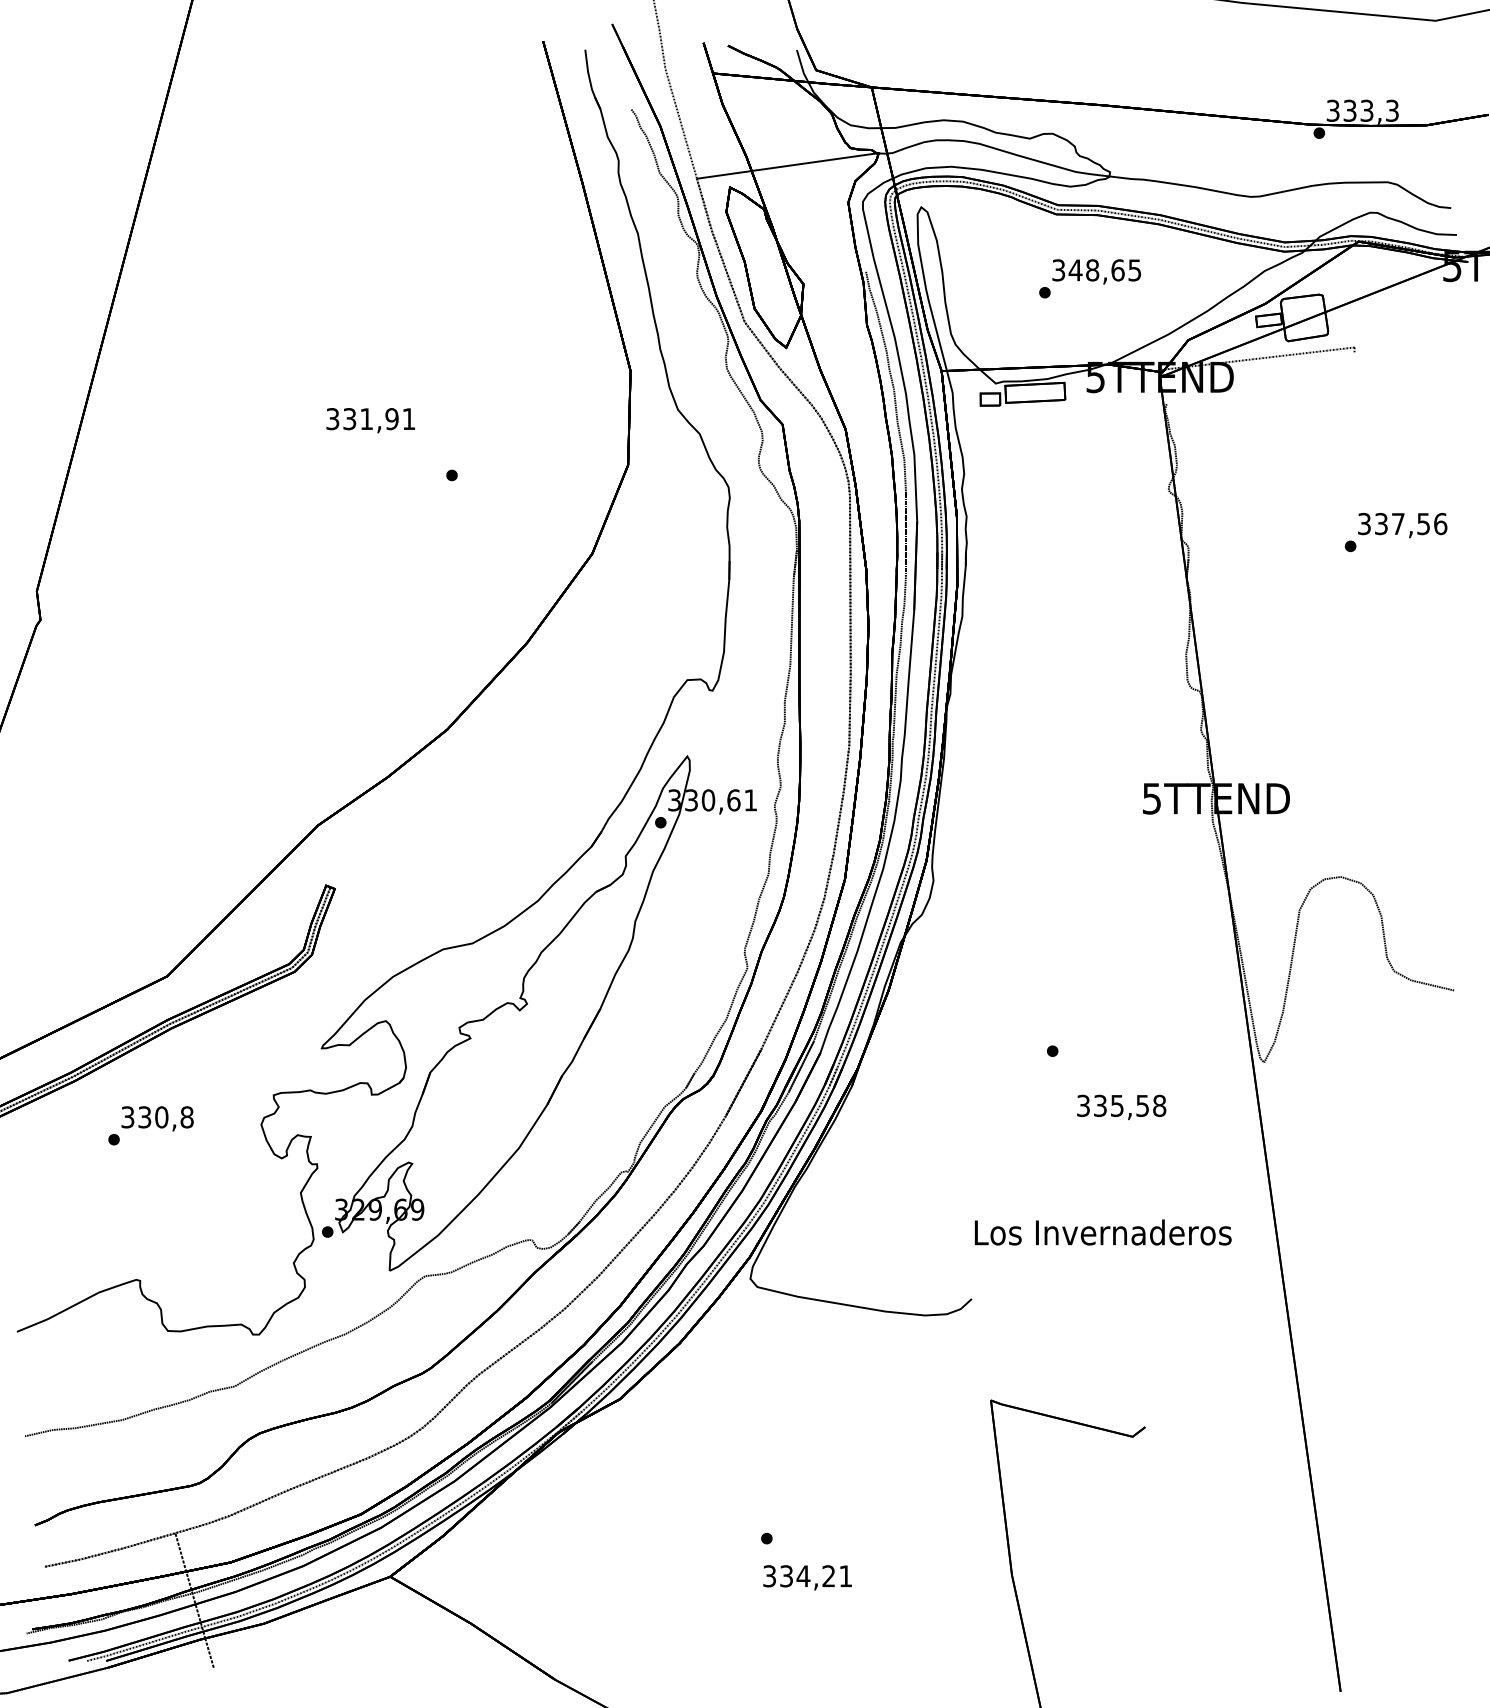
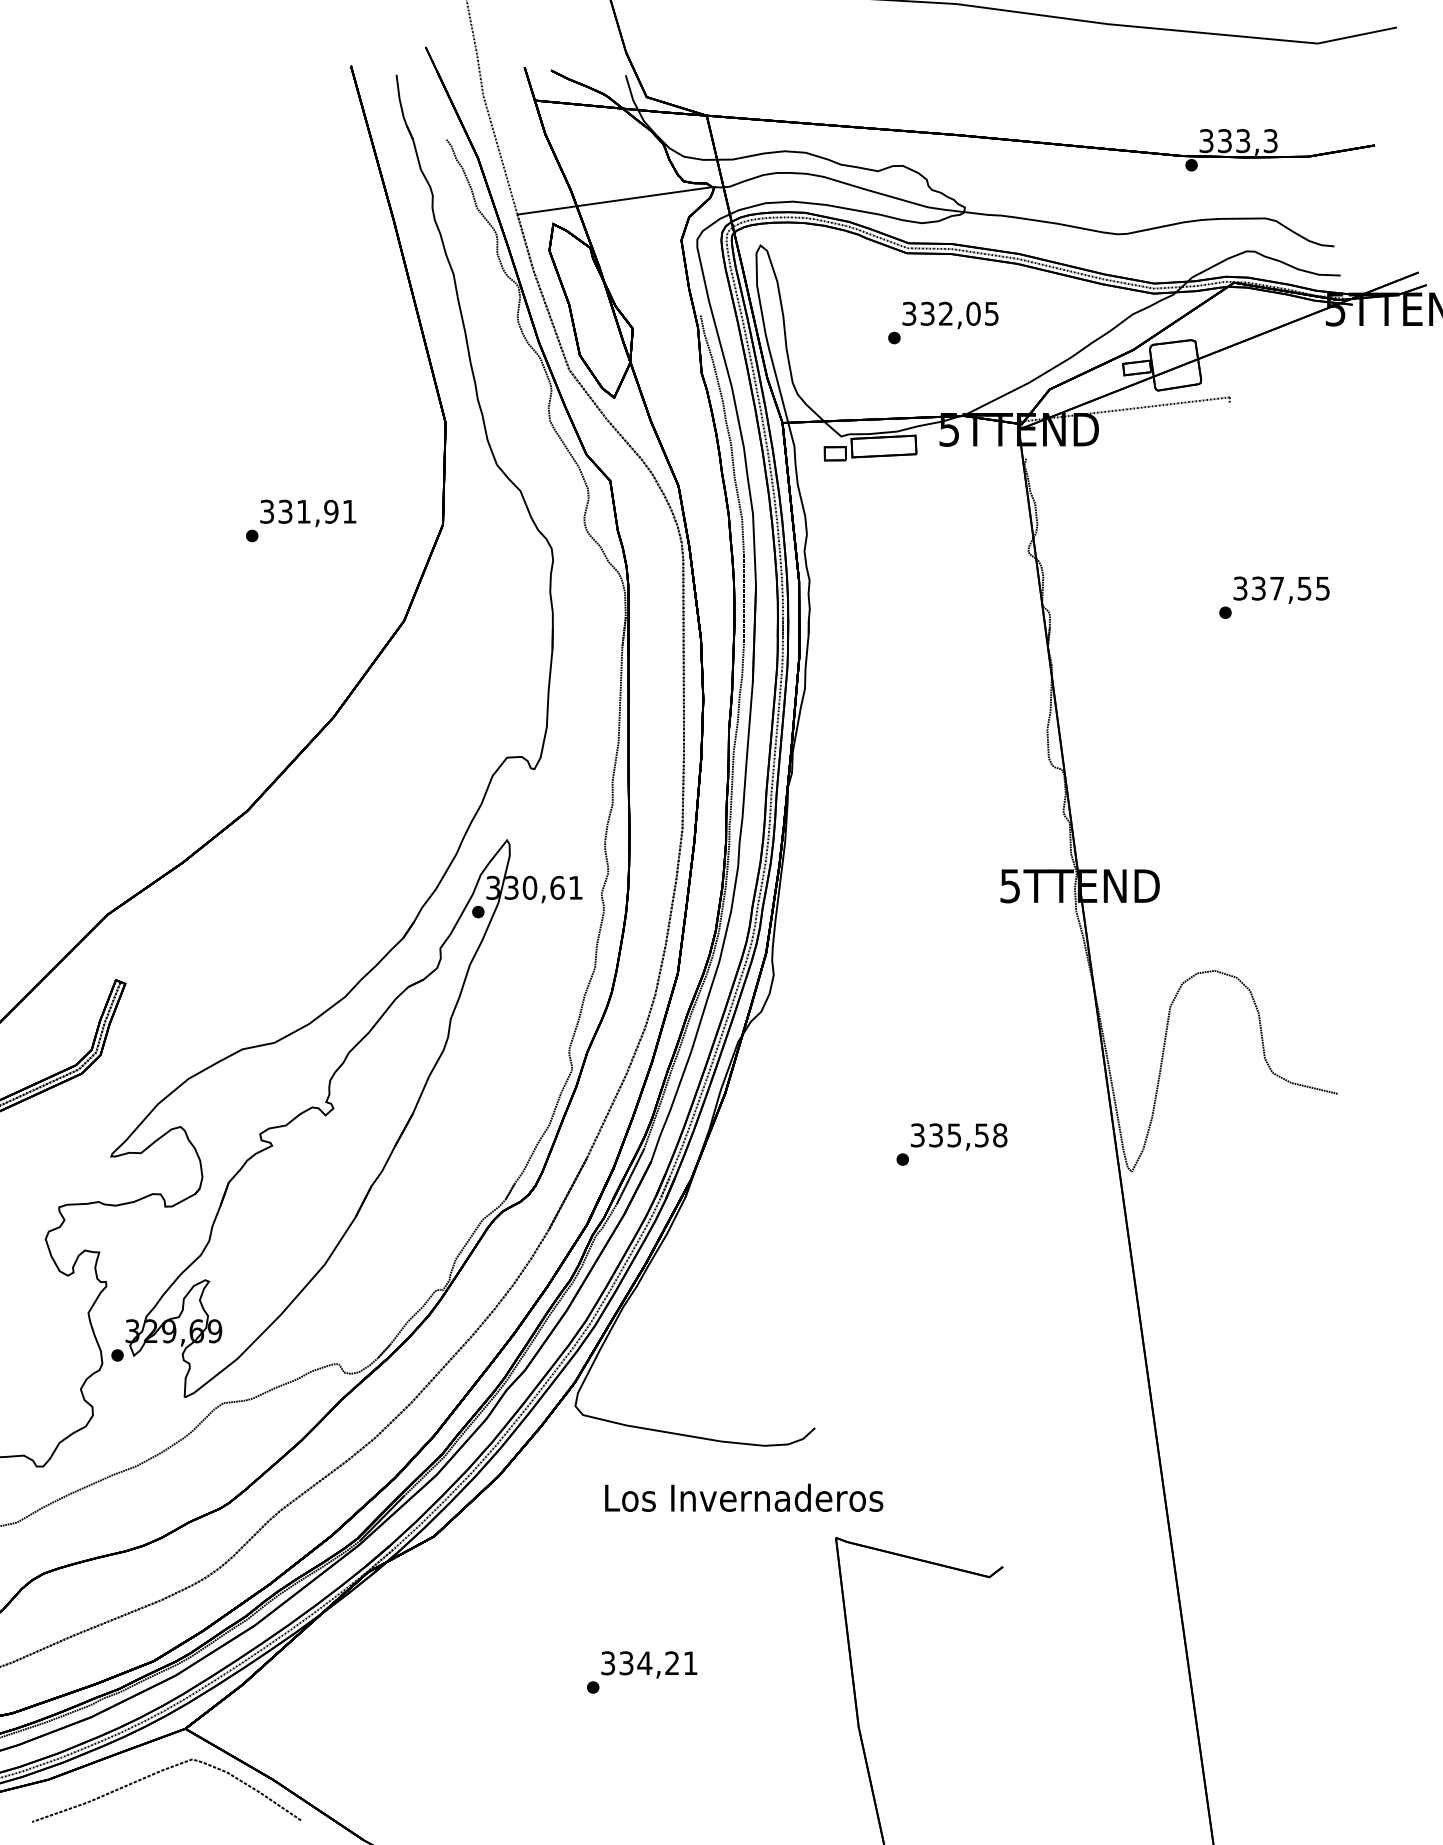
text: (1096, 270) -> (950, 313), 348,65 -> 332,05
text: (370, 420) -> (307, 513), moved
text: (1440, 523) -> (1322, 588), 337,56 -> 337,55
text: (1121, 1107) -> (958, 1137), moved
text: (1103, 1232) -> (744, 1497), moved
text: (807, 1577) -> (649, 1664), moved
curve: (366, 1617) -> (159, 1772), added

